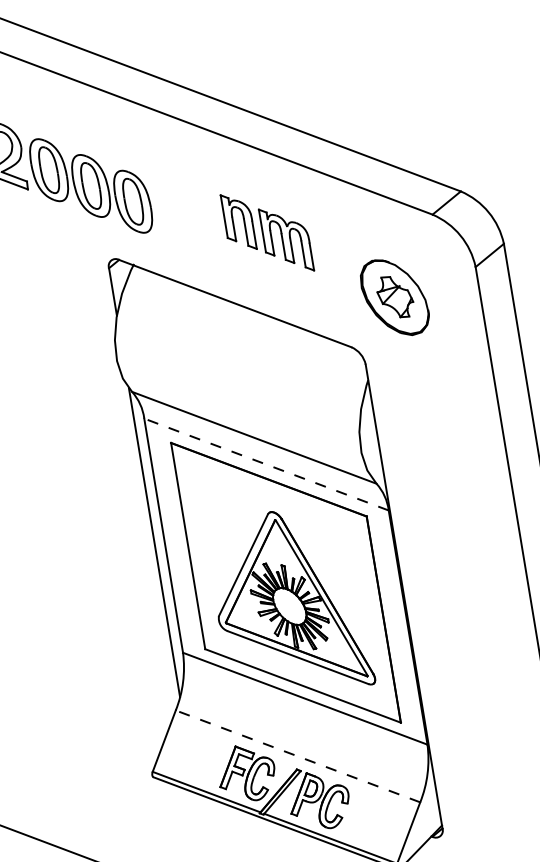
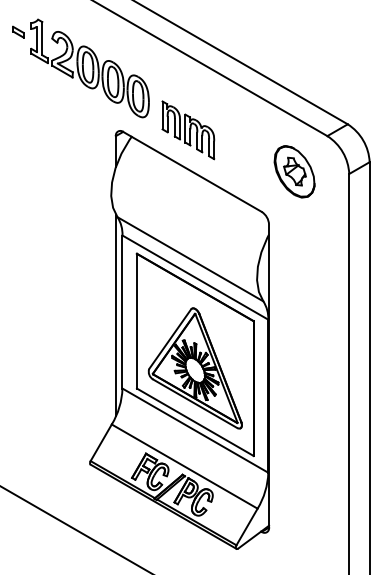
part: (267, 233) -> (188, 130), moved
part: (394, 297) -> (294, 171), moved
line: (265, 464) -> (194, 277), dashed -> solid
line: (297, 756) -> (184, 466), dashed -> solid

